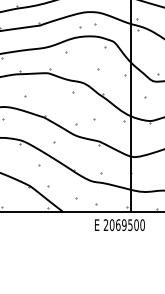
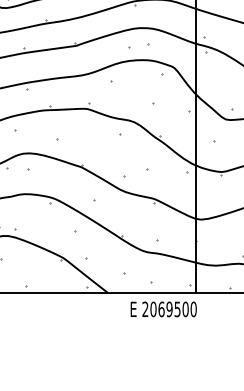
text: (119, 225) -> (163, 309), moved

